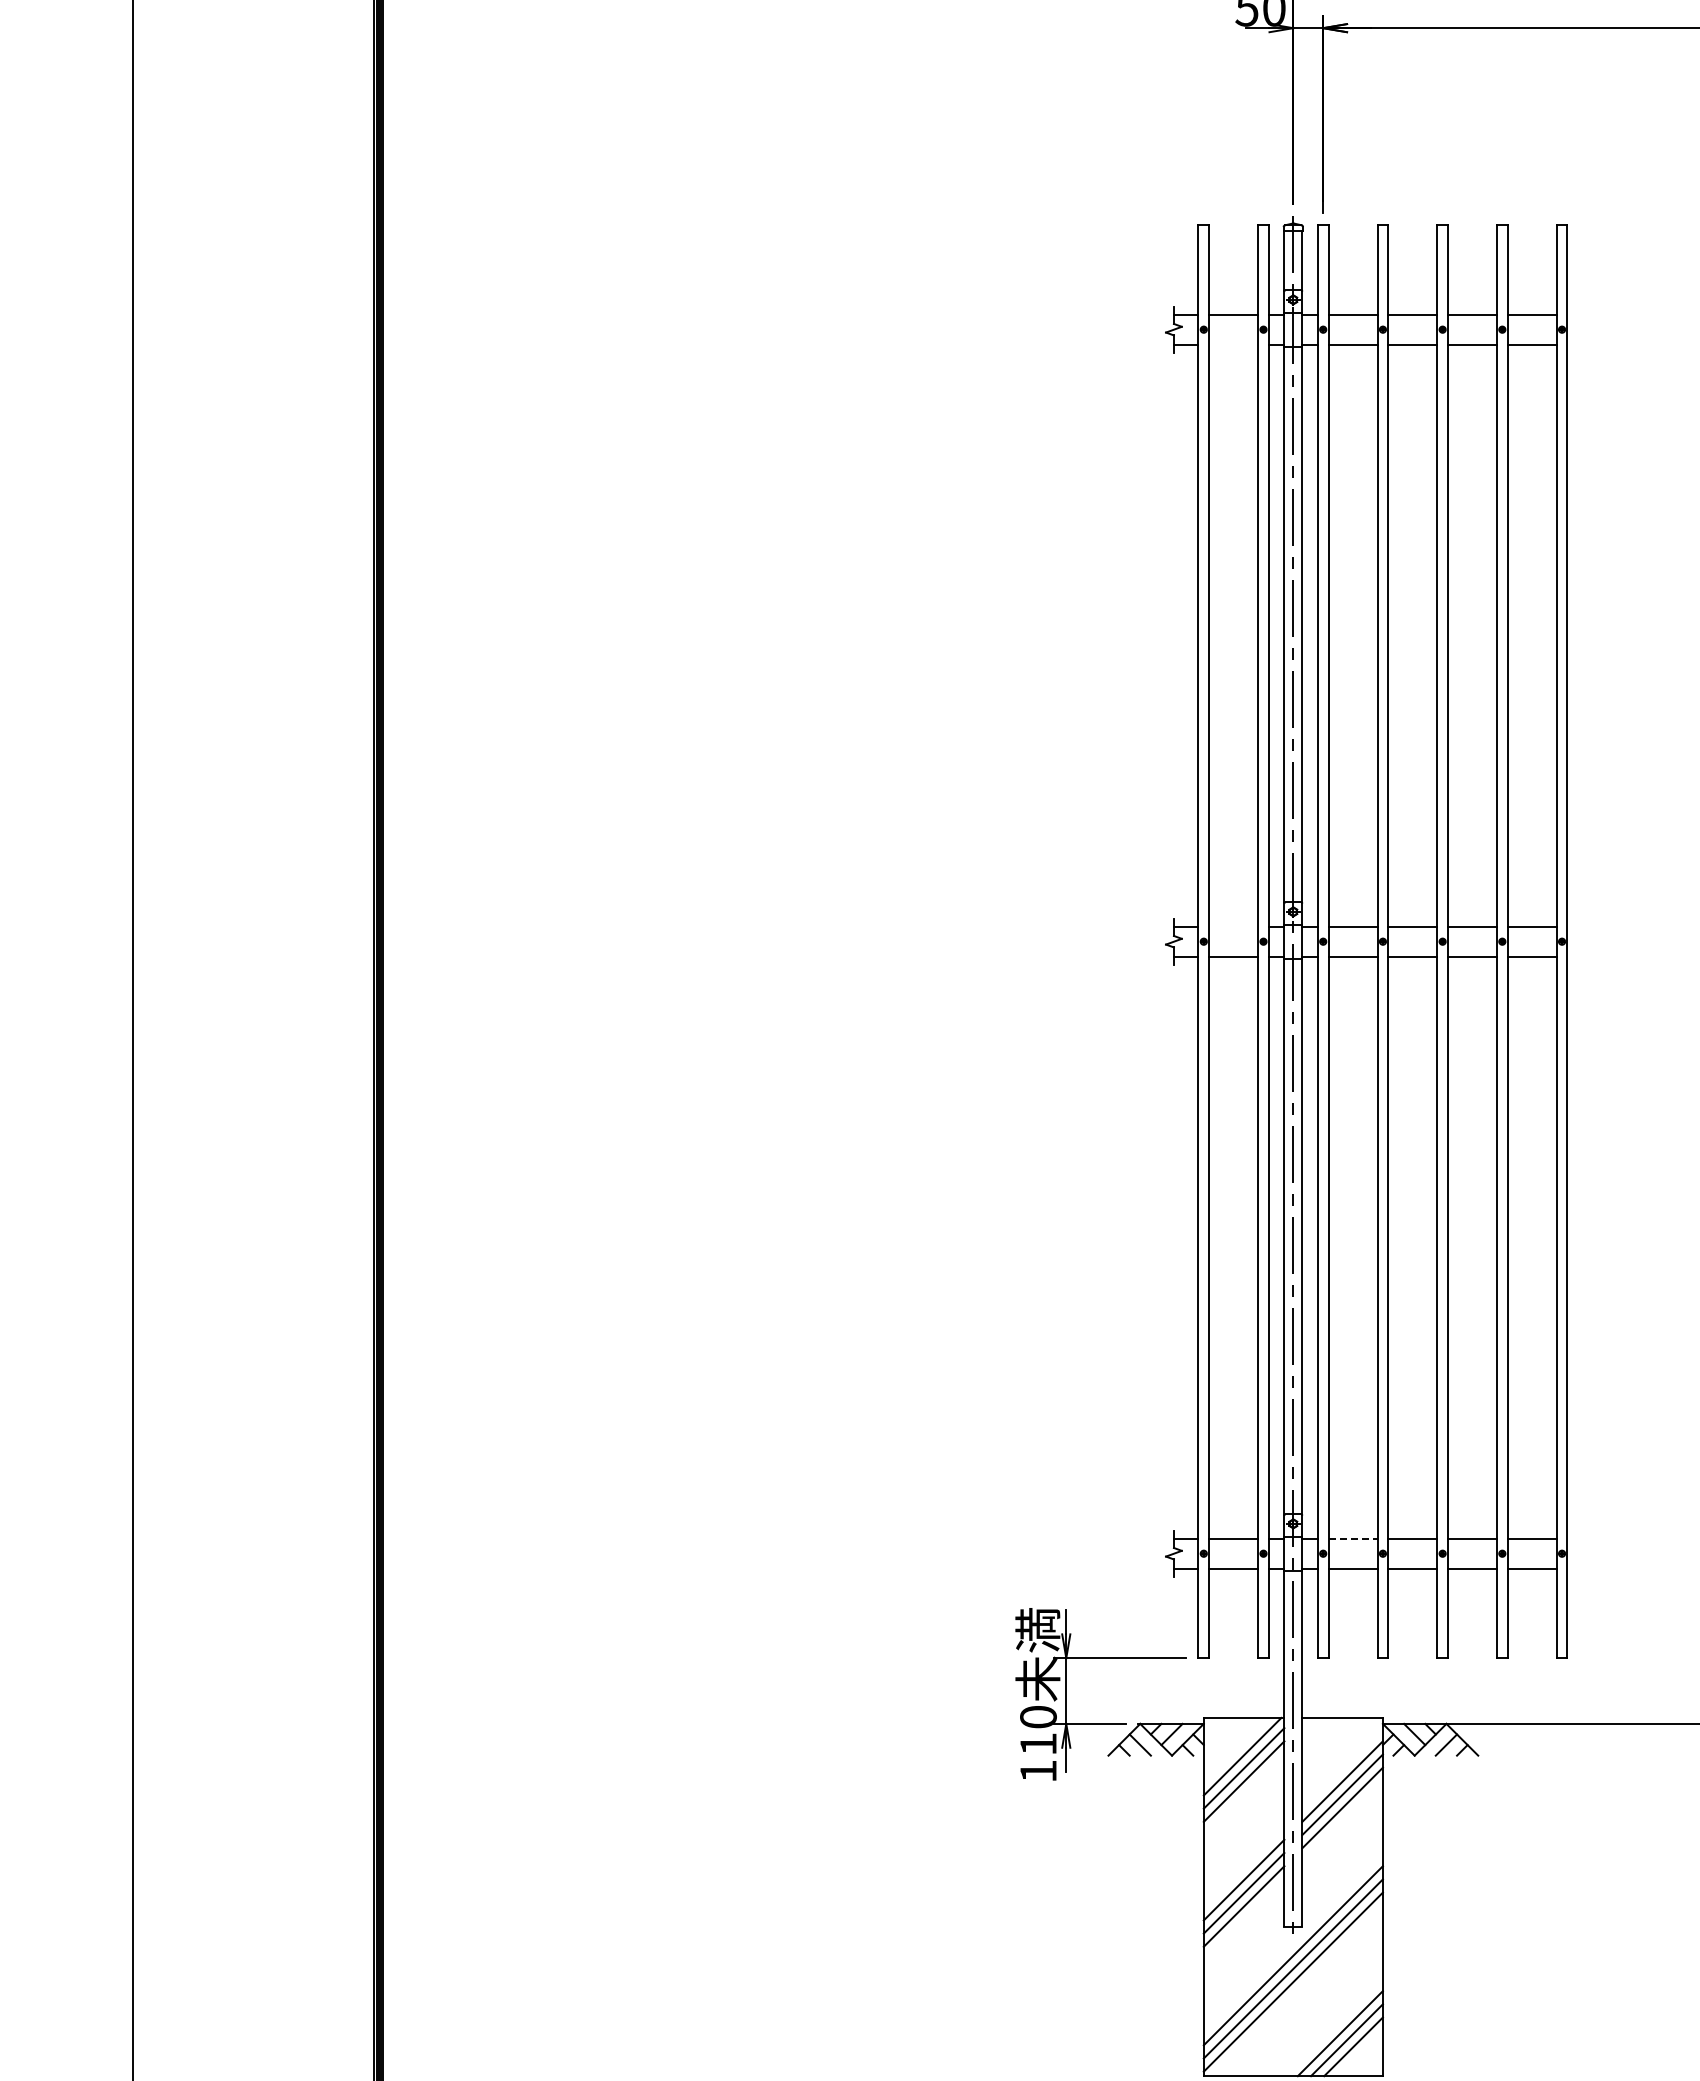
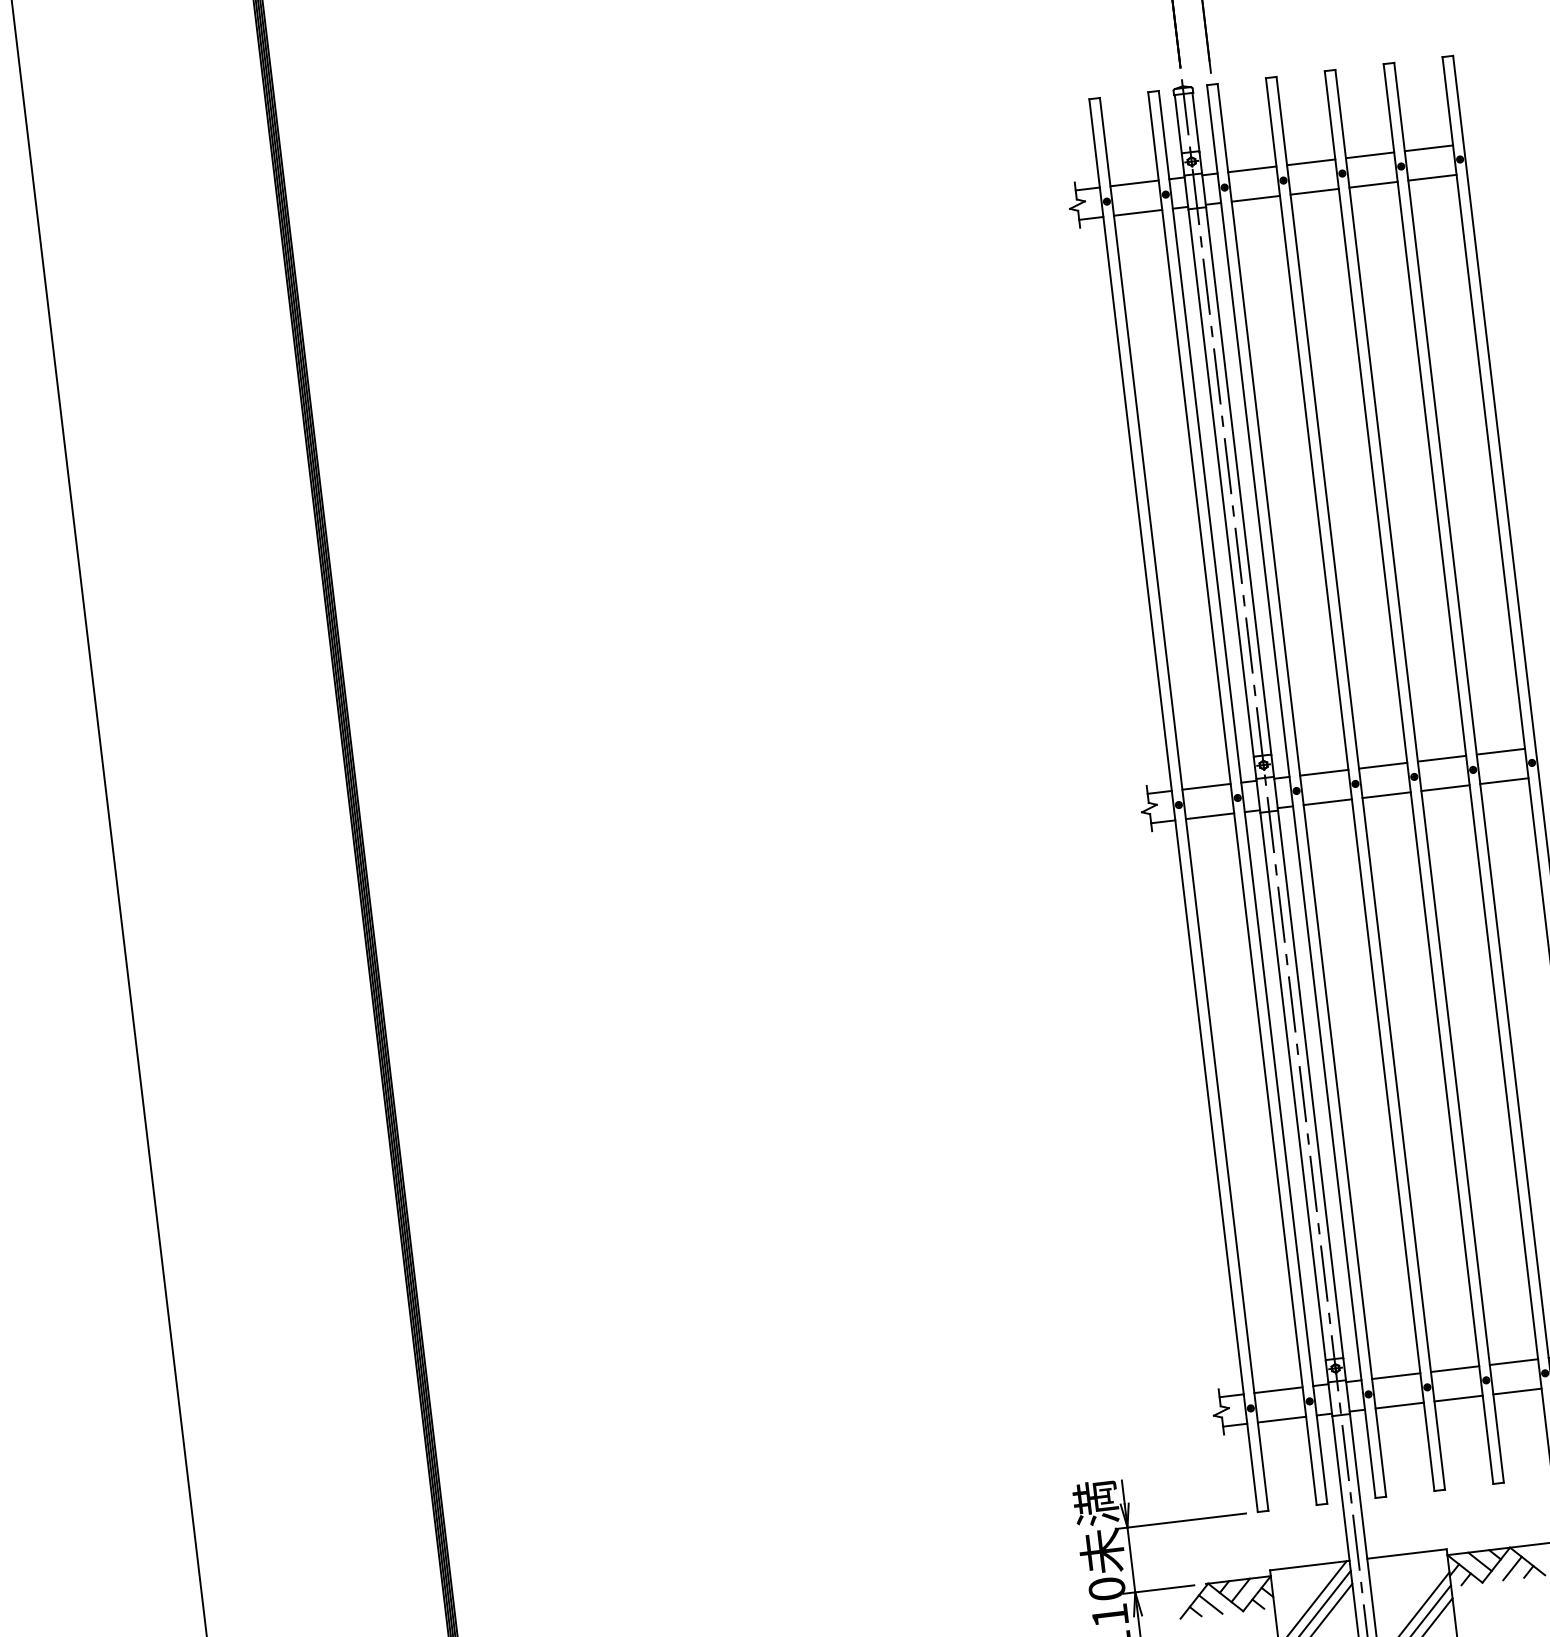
line: (1233, 344) -> (1137, 212), added
line: (1233, 926) -> (1206, 786), added
line: (1353, 1538) -> (1396, 1375), dashed -> solid

